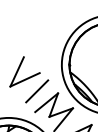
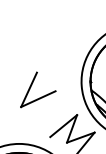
line: (37, 91) -> (52, 112), removed

